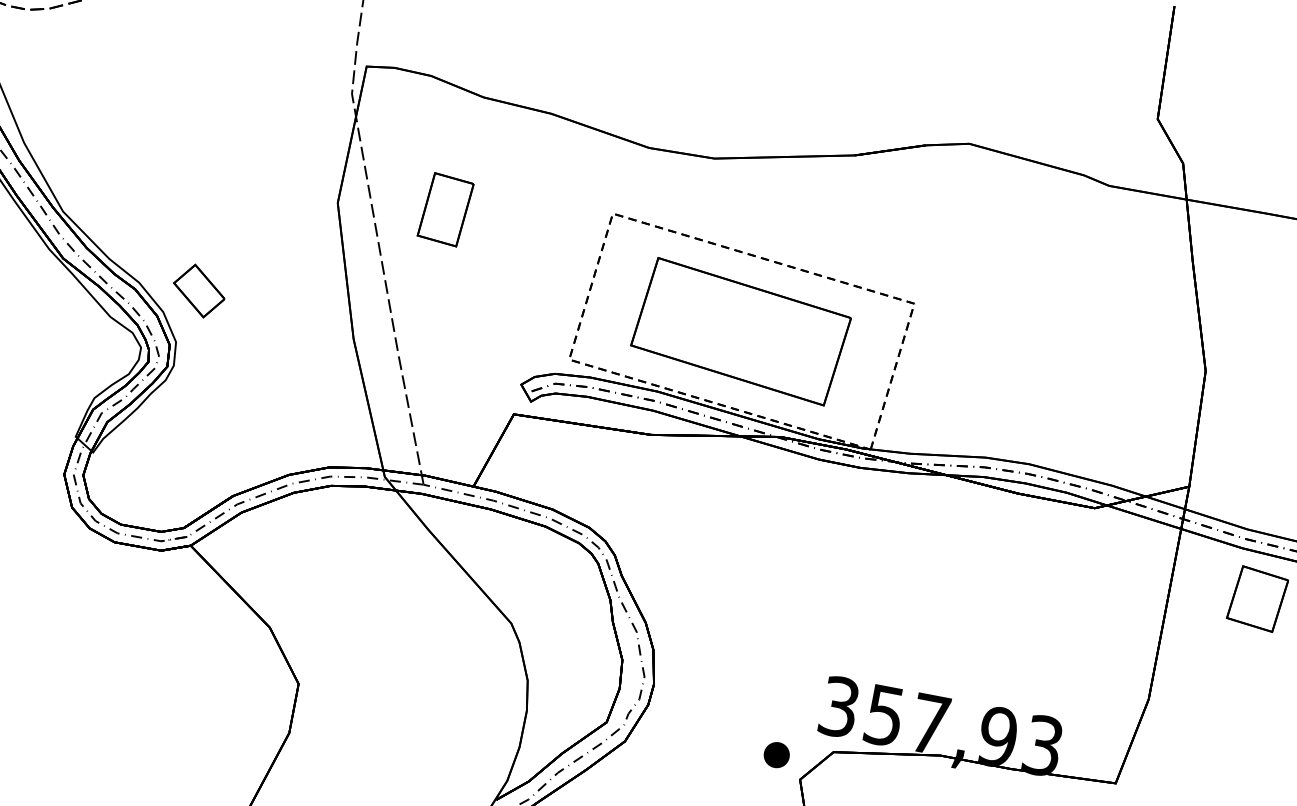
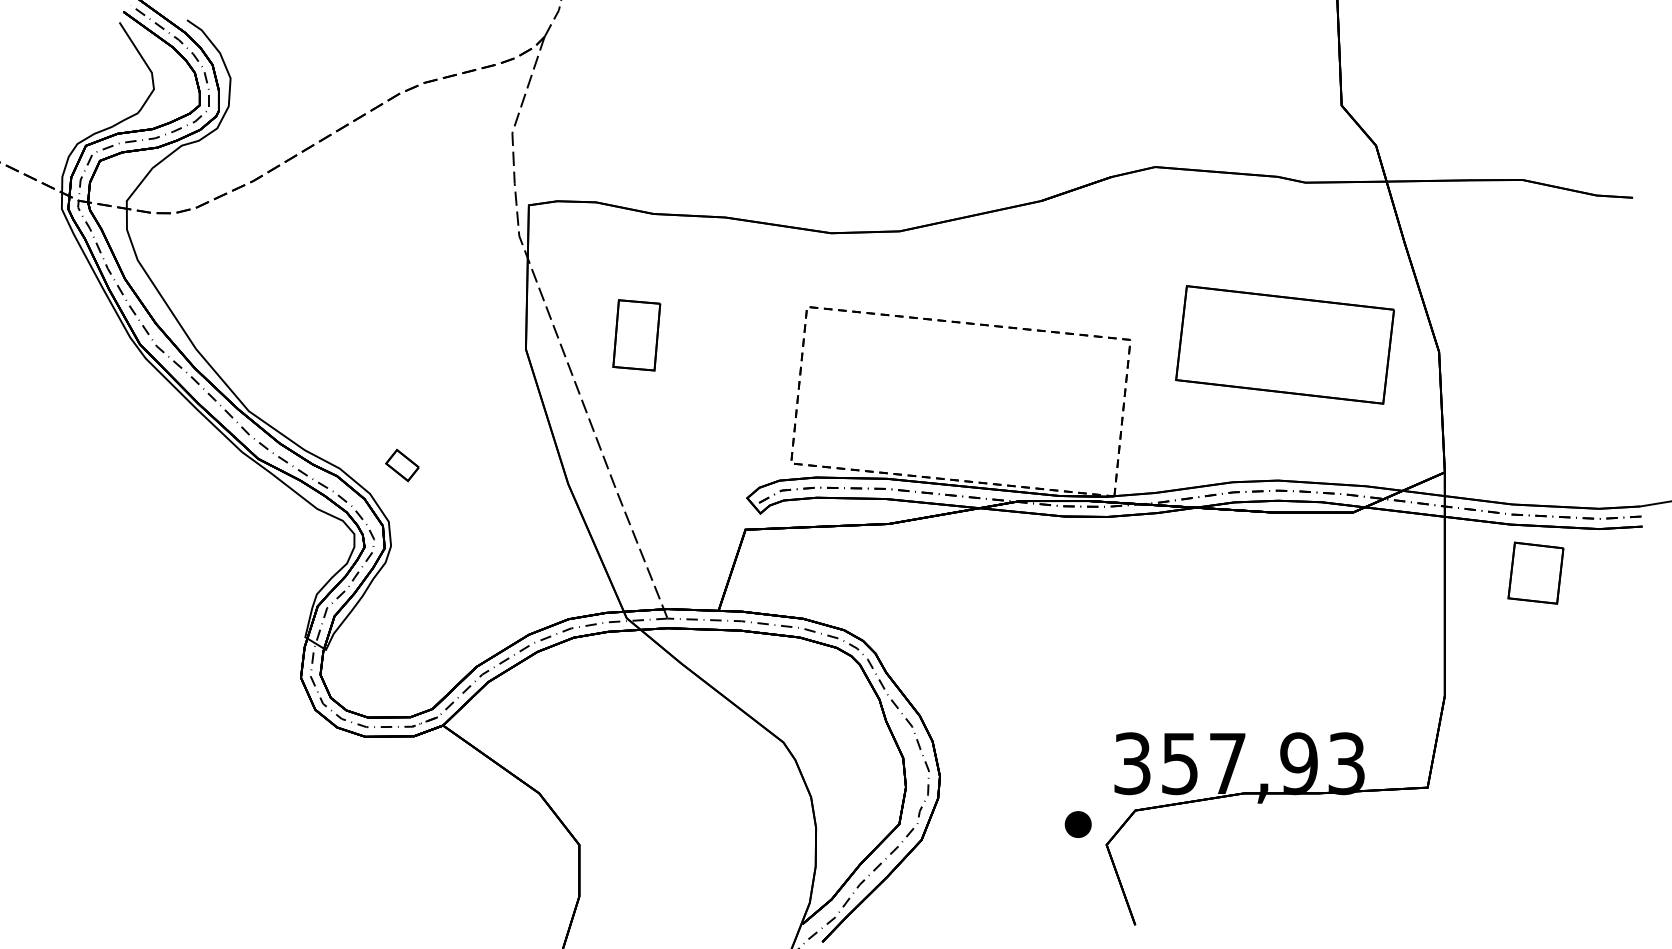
part: (199, 291) -> (402, 465), size x0.6
part: (740, 331) -> (1284, 344), moved

